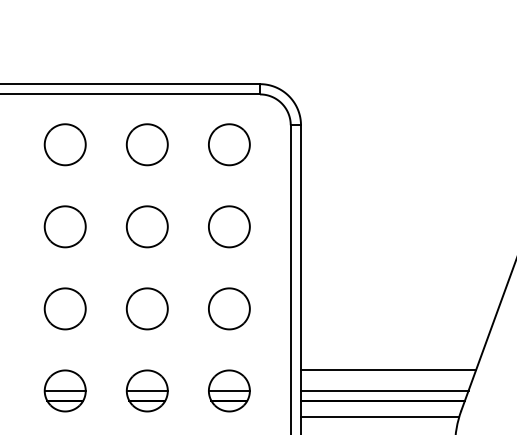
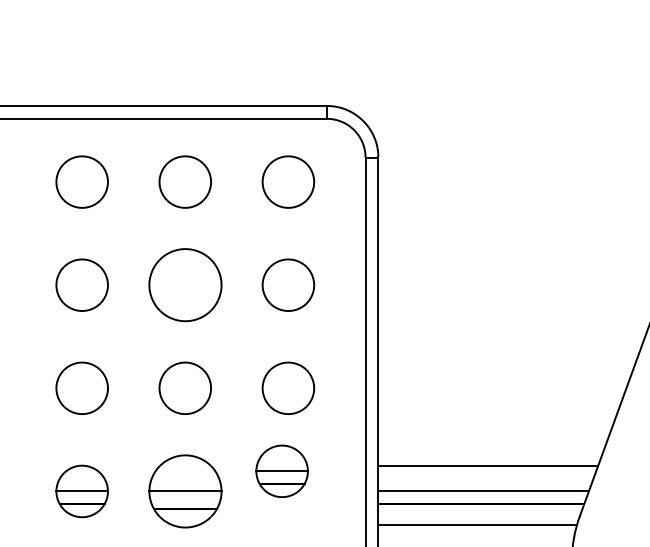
part: (146, 226) -> (184, 284), size x1.4
part: (146, 390) -> (184, 490), size x1.4
part: (229, 390) -> (282, 470), moved

